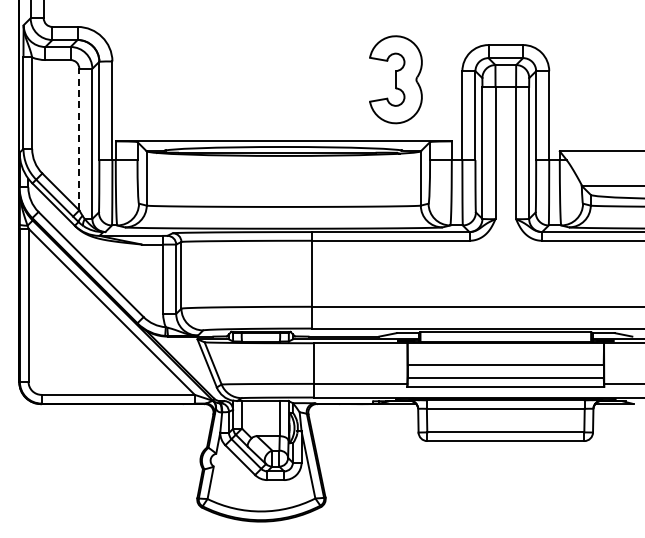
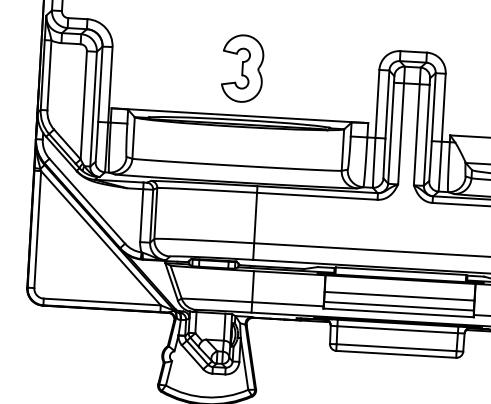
part: (395, 79) -> (242, 68), moved
line: (79, 139) -> (83, 105), dashed -> solid

